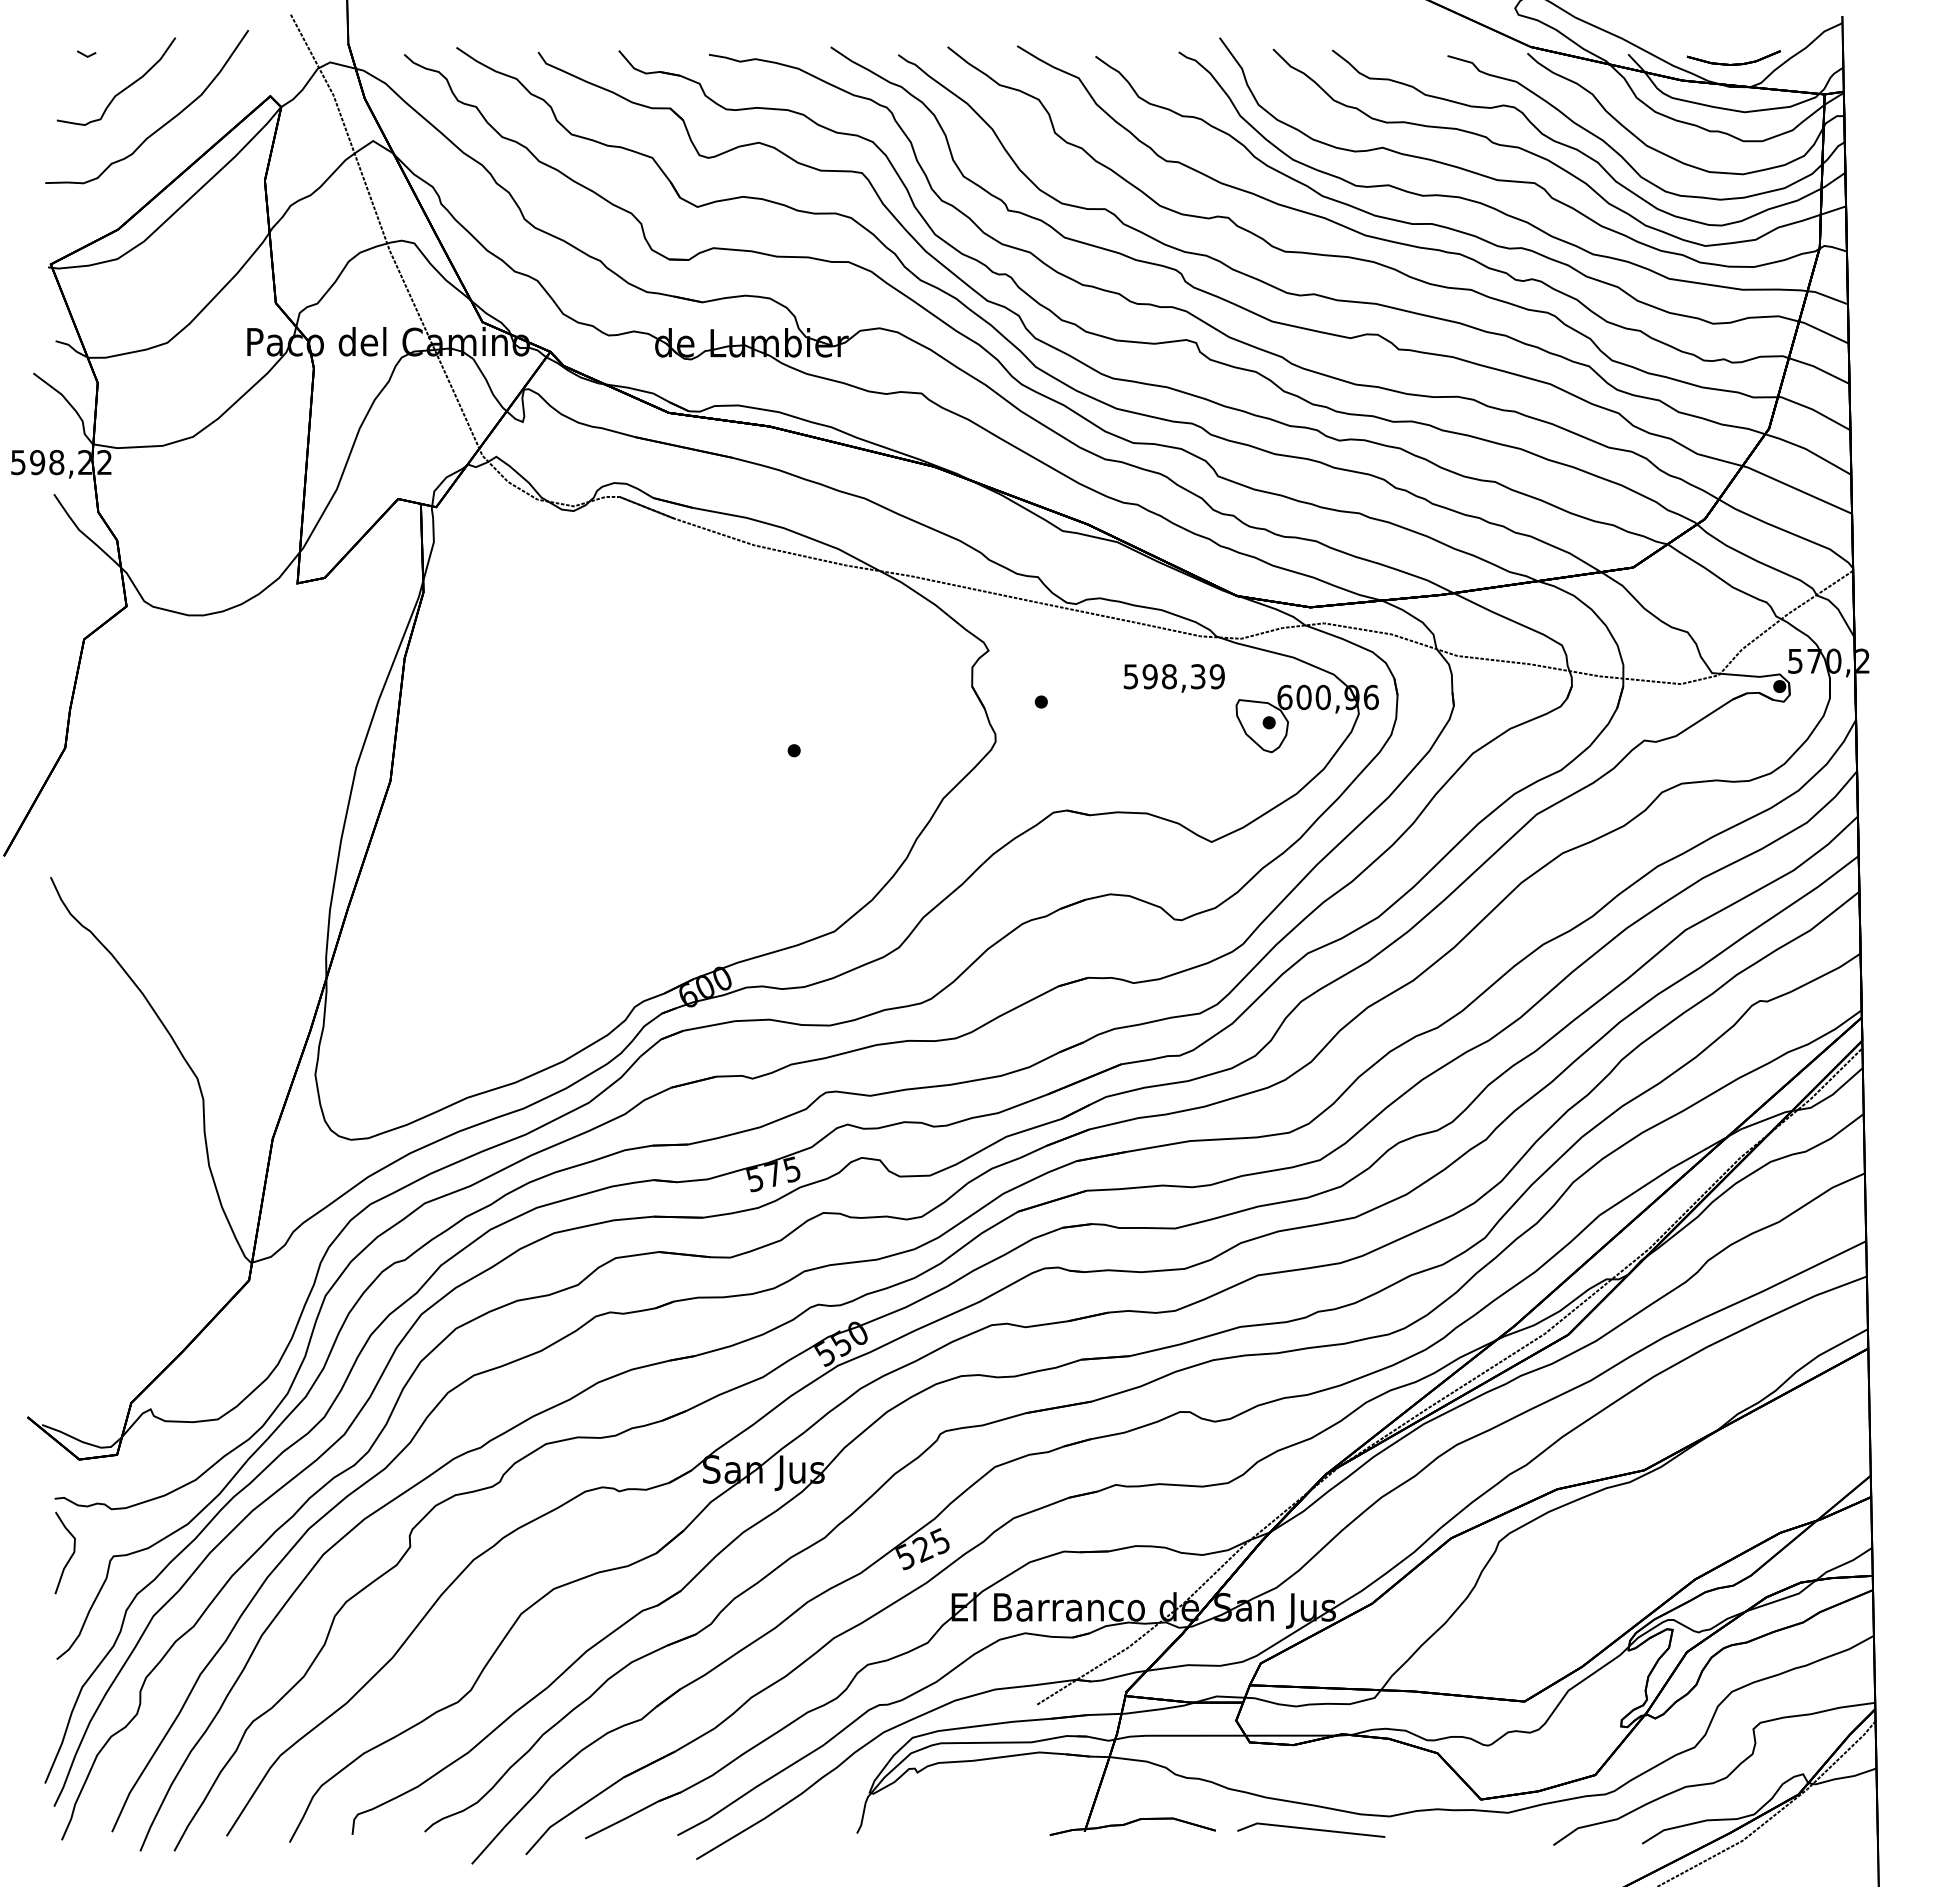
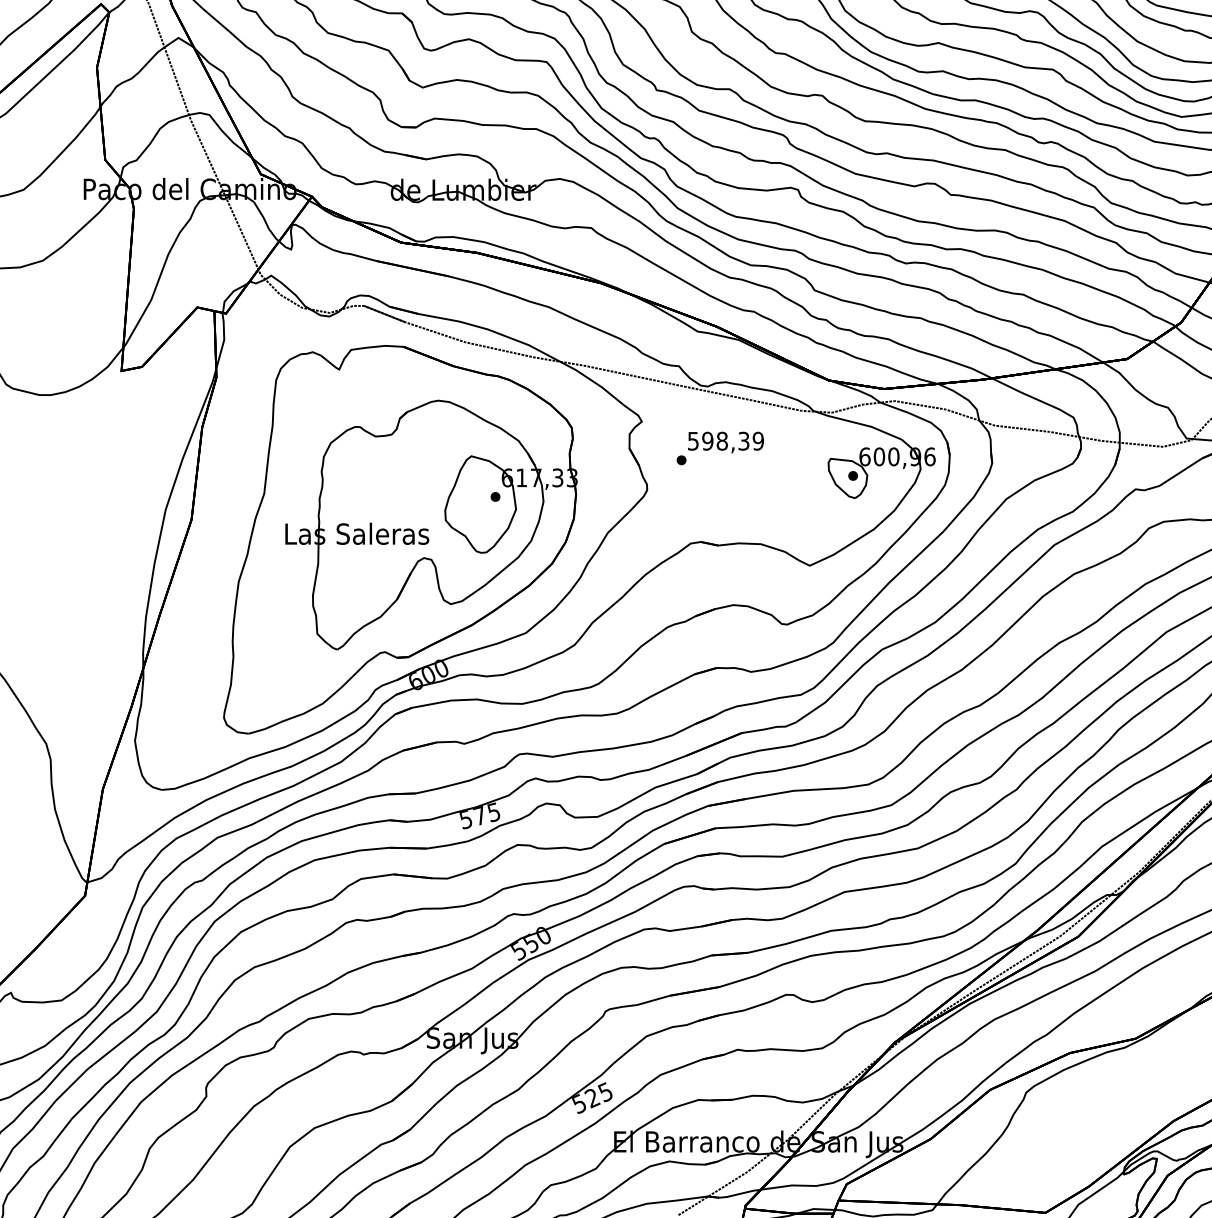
text: (1173, 678) -> (725, 442), moved
part: (667, 807) -> (400, 539), added

